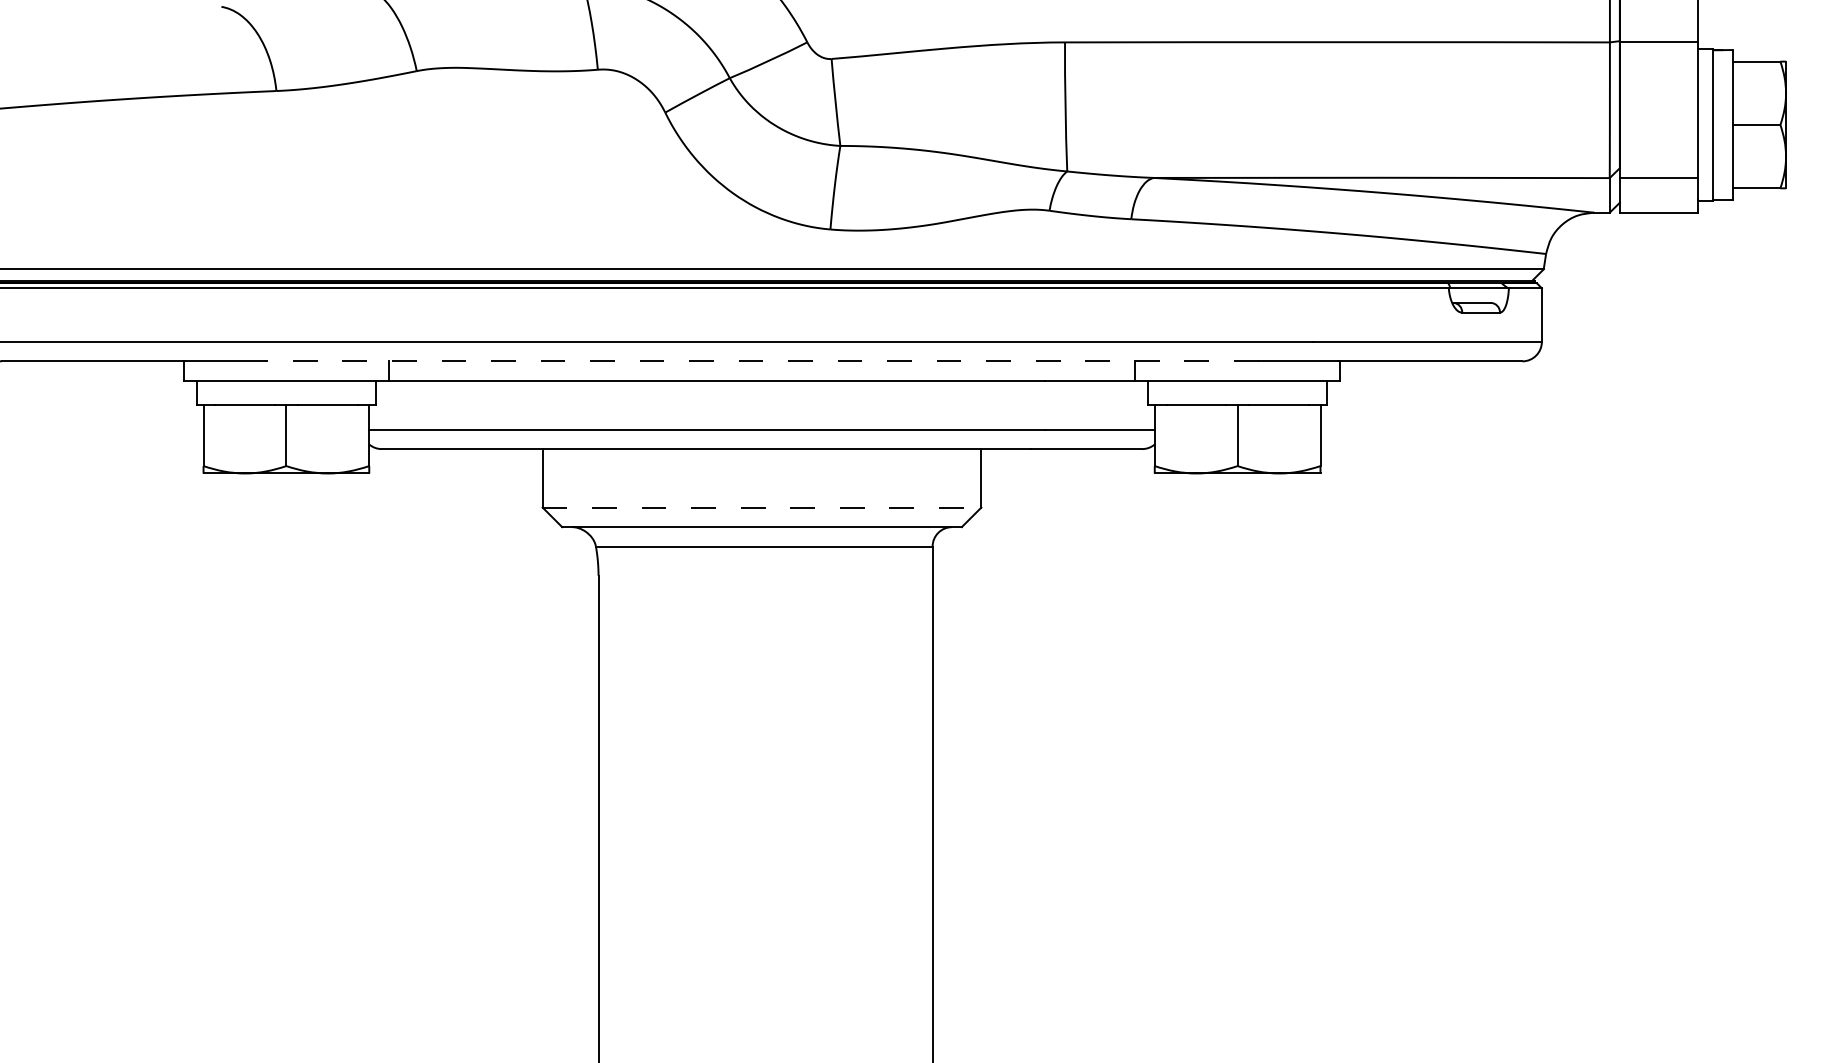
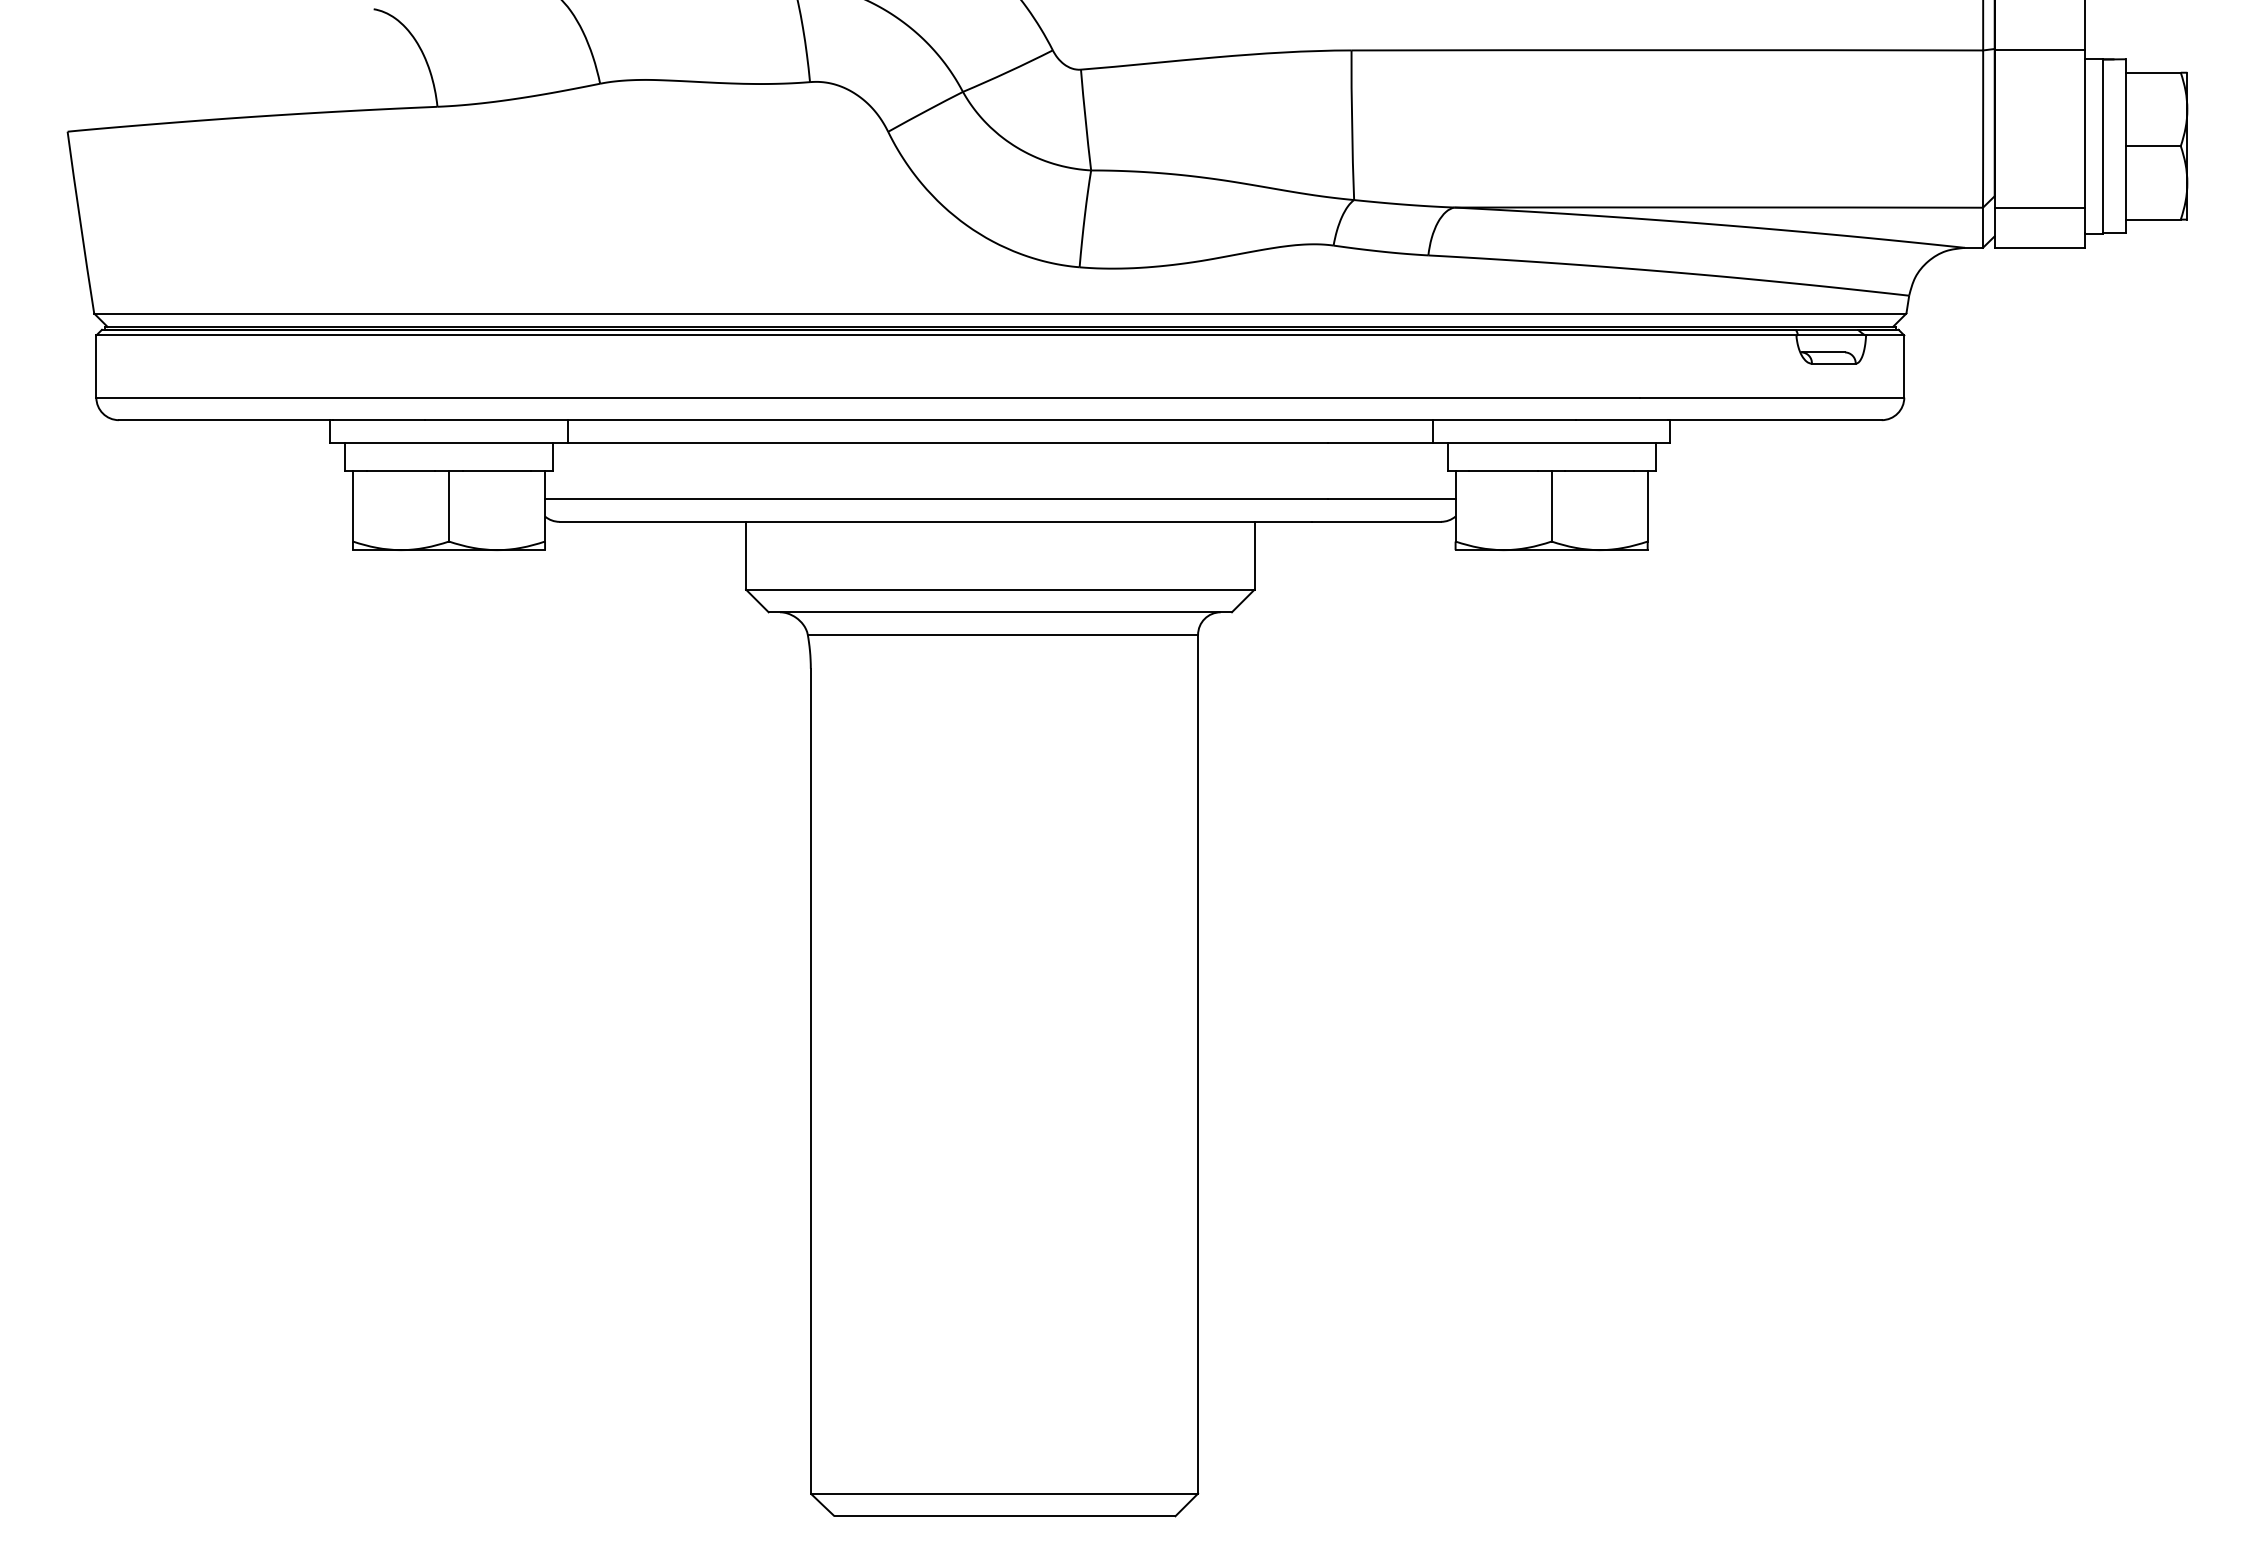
line: (762, 361) -> (1000, 420), dashed -> solid
line: (762, 507) -> (1000, 589), dashed -> solid

